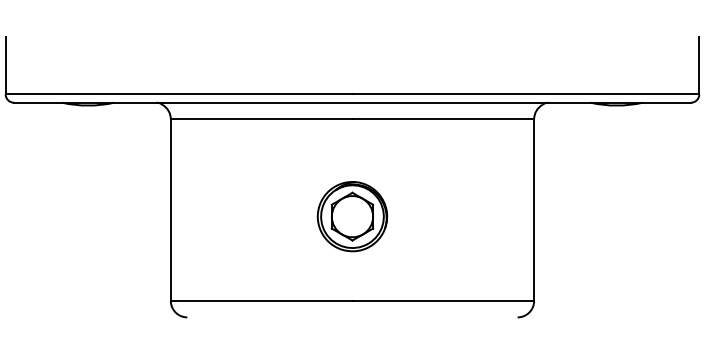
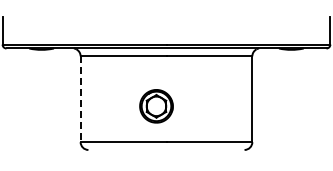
line: (170, 210) -> (80, 99), solid -> dashed
part: (352, 216) -> (156, 106), moved

